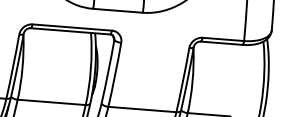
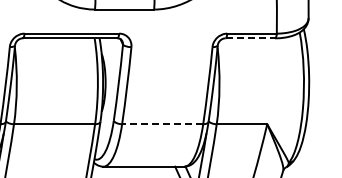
line: (221, 43) -> (250, 38), solid -> dashed
line: (142, 109) -> (162, 124), solid -> dashed

